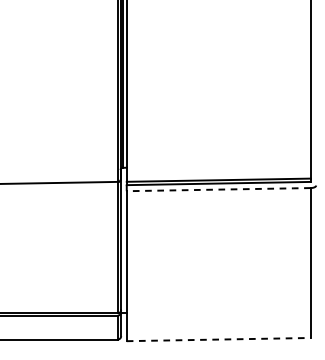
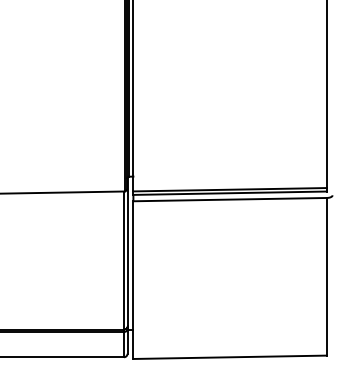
line: (218, 189) -> (229, 199), dashed -> solid
line: (219, 339) -> (230, 357), dashed -> solid

